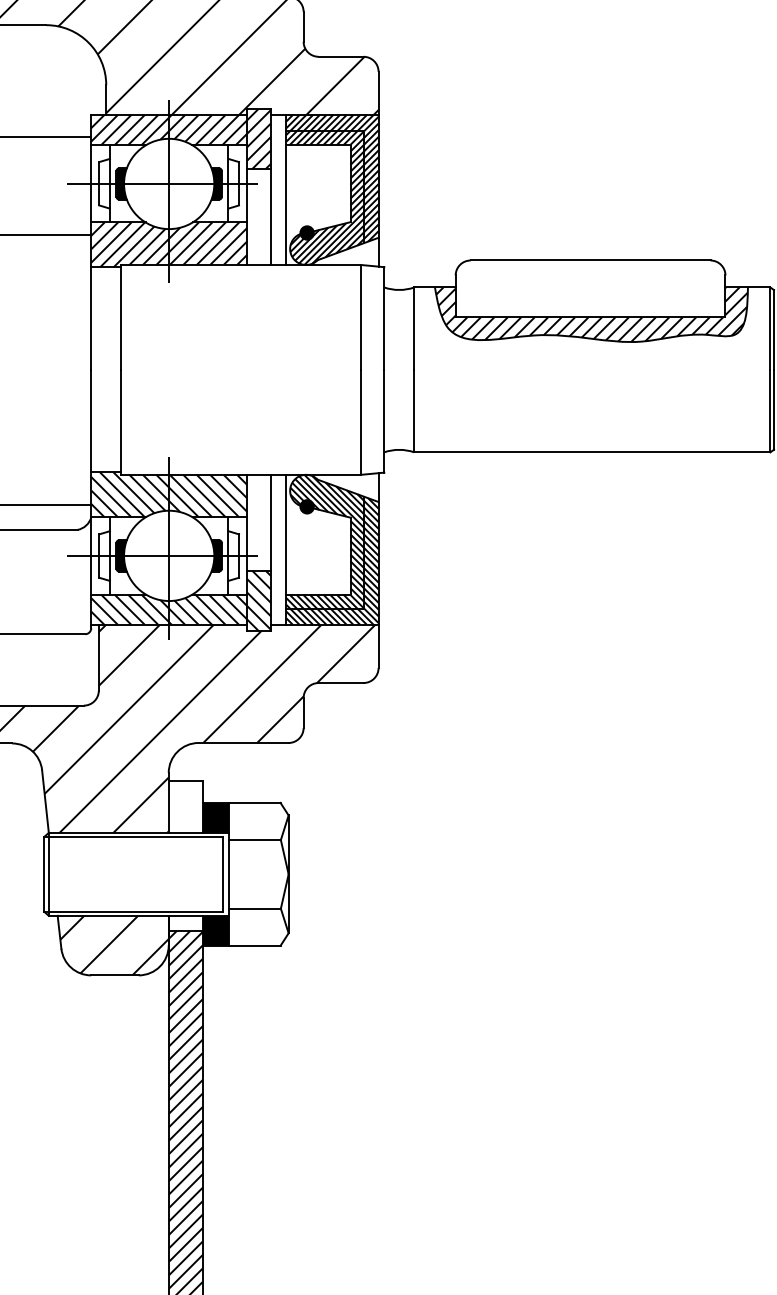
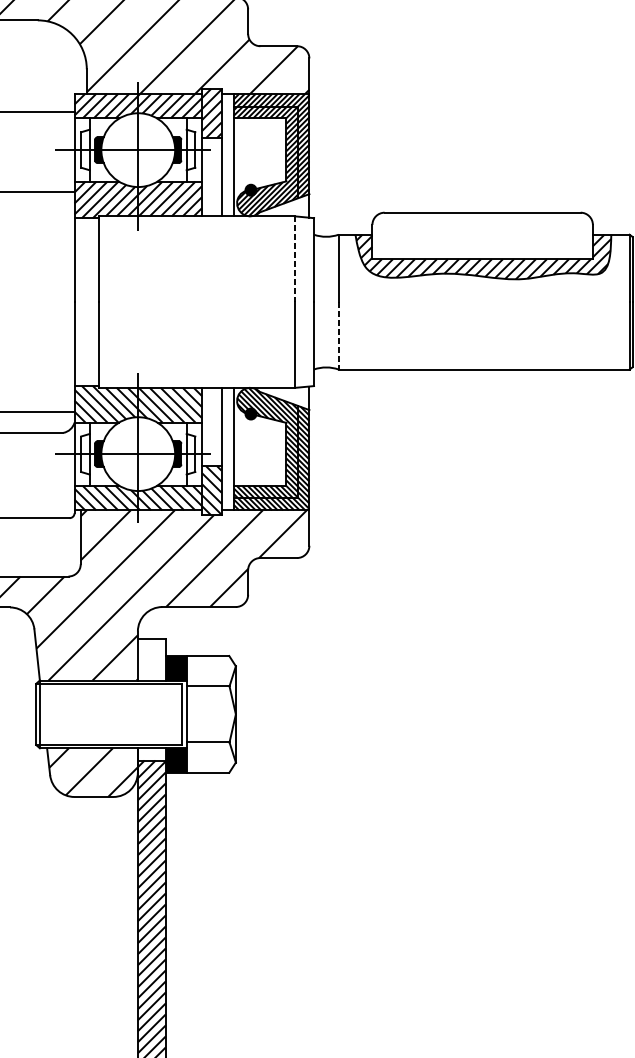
line: (361, 317) -> (295, 259), solid -> dashed
line: (414, 411) -> (338, 336), solid -> dashed

